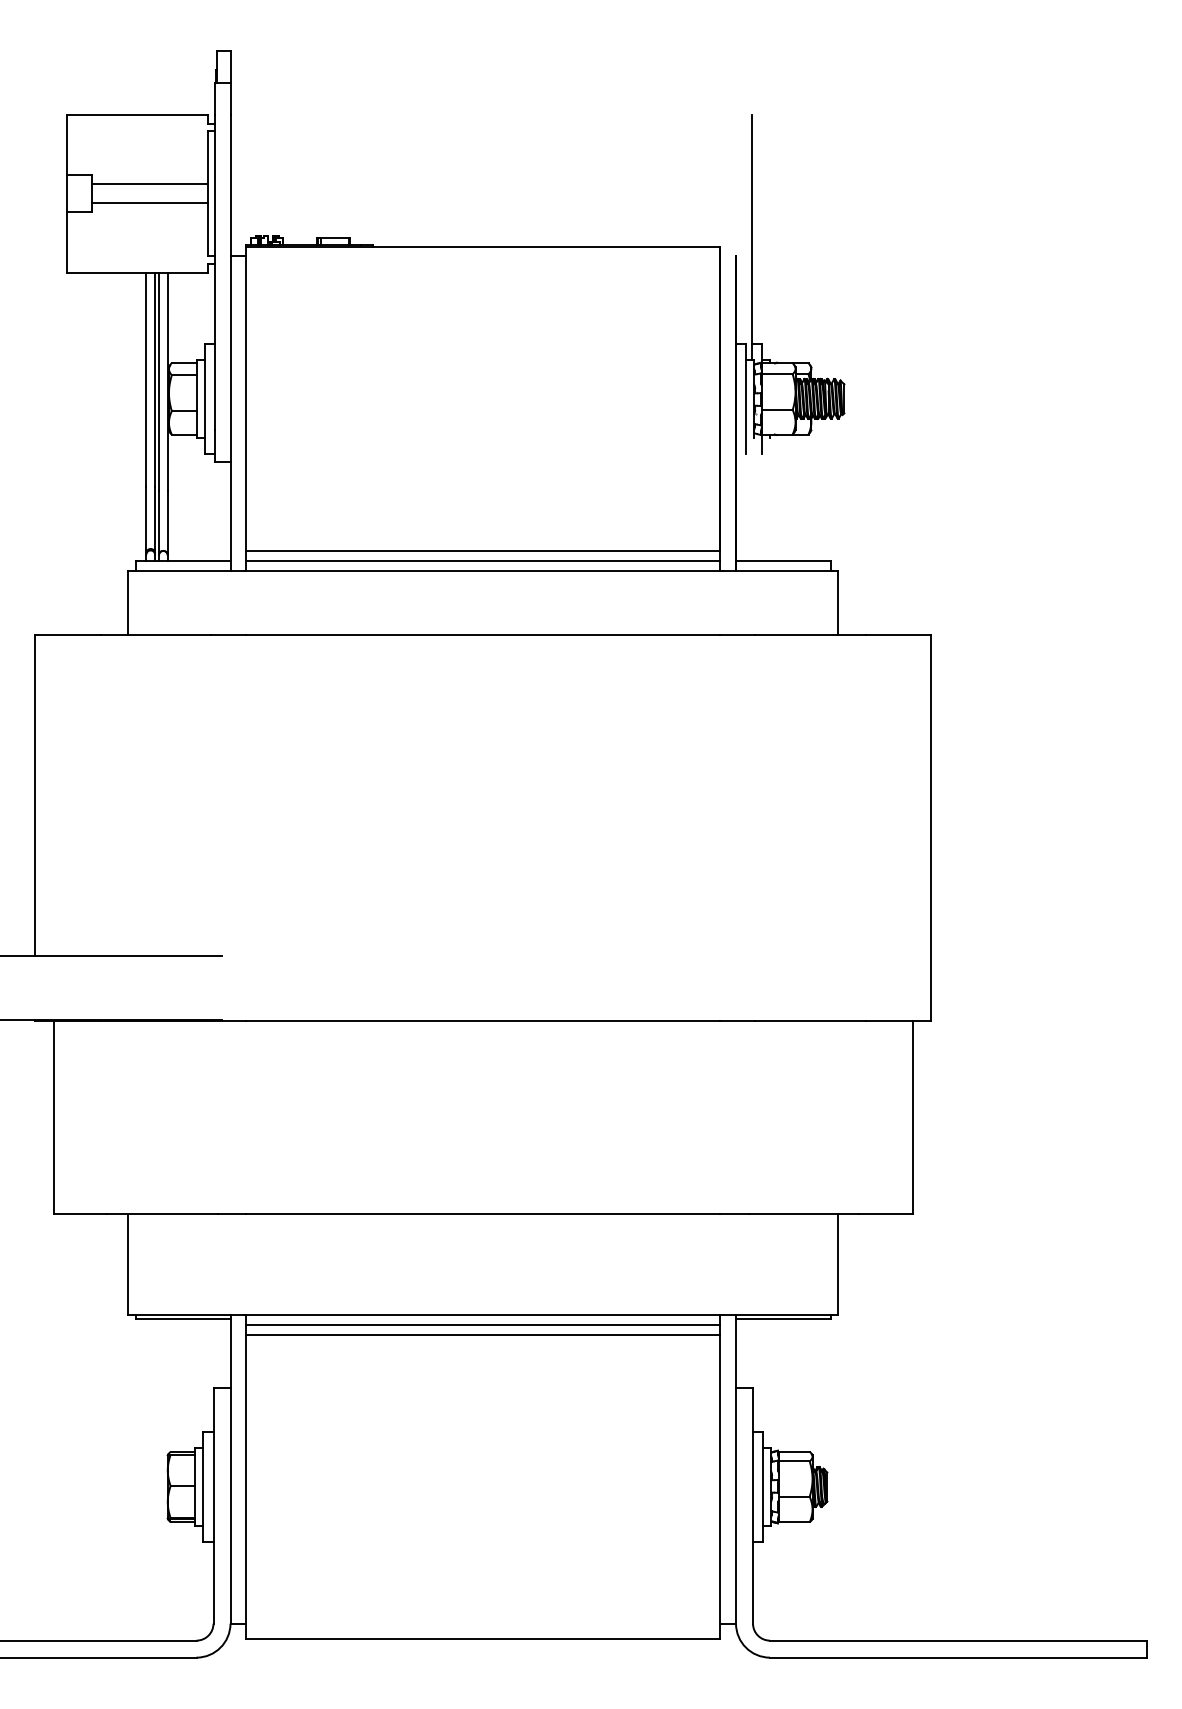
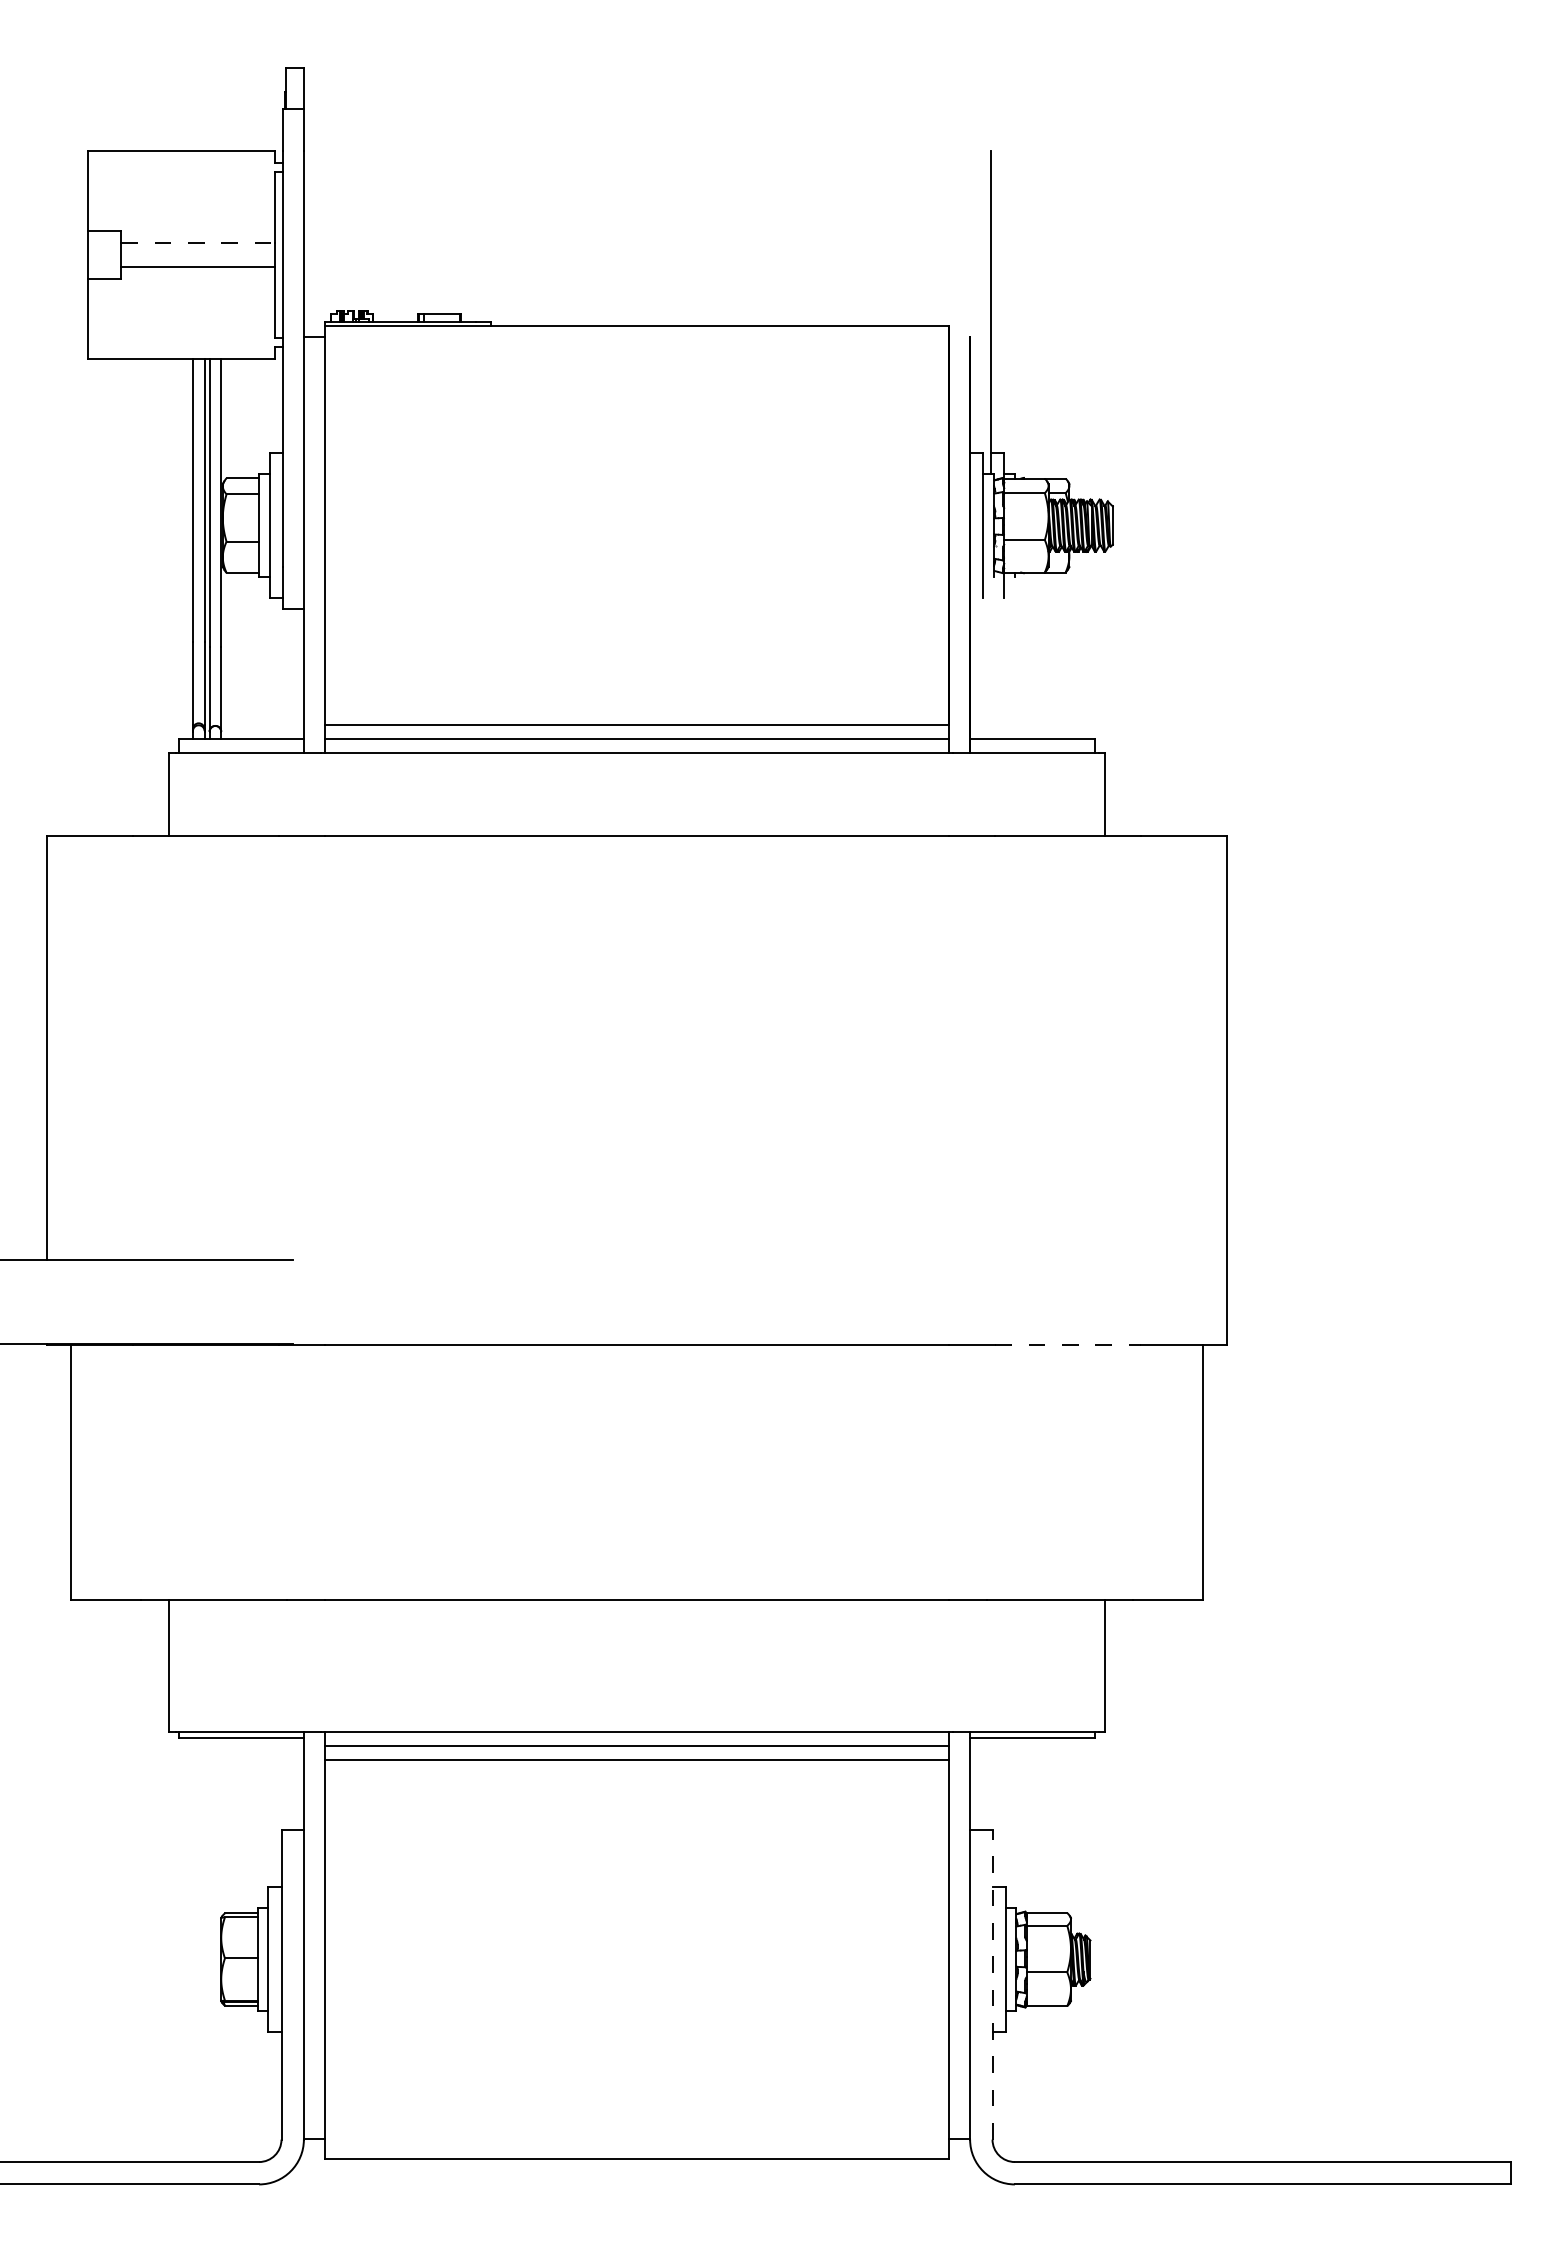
line: (150, 184) -> (198, 242), solid -> dashed
line: (810, 1021) -> (1068, 1345), solid -> dashed
line: (753, 1505) -> (992, 1984), solid -> dashed

